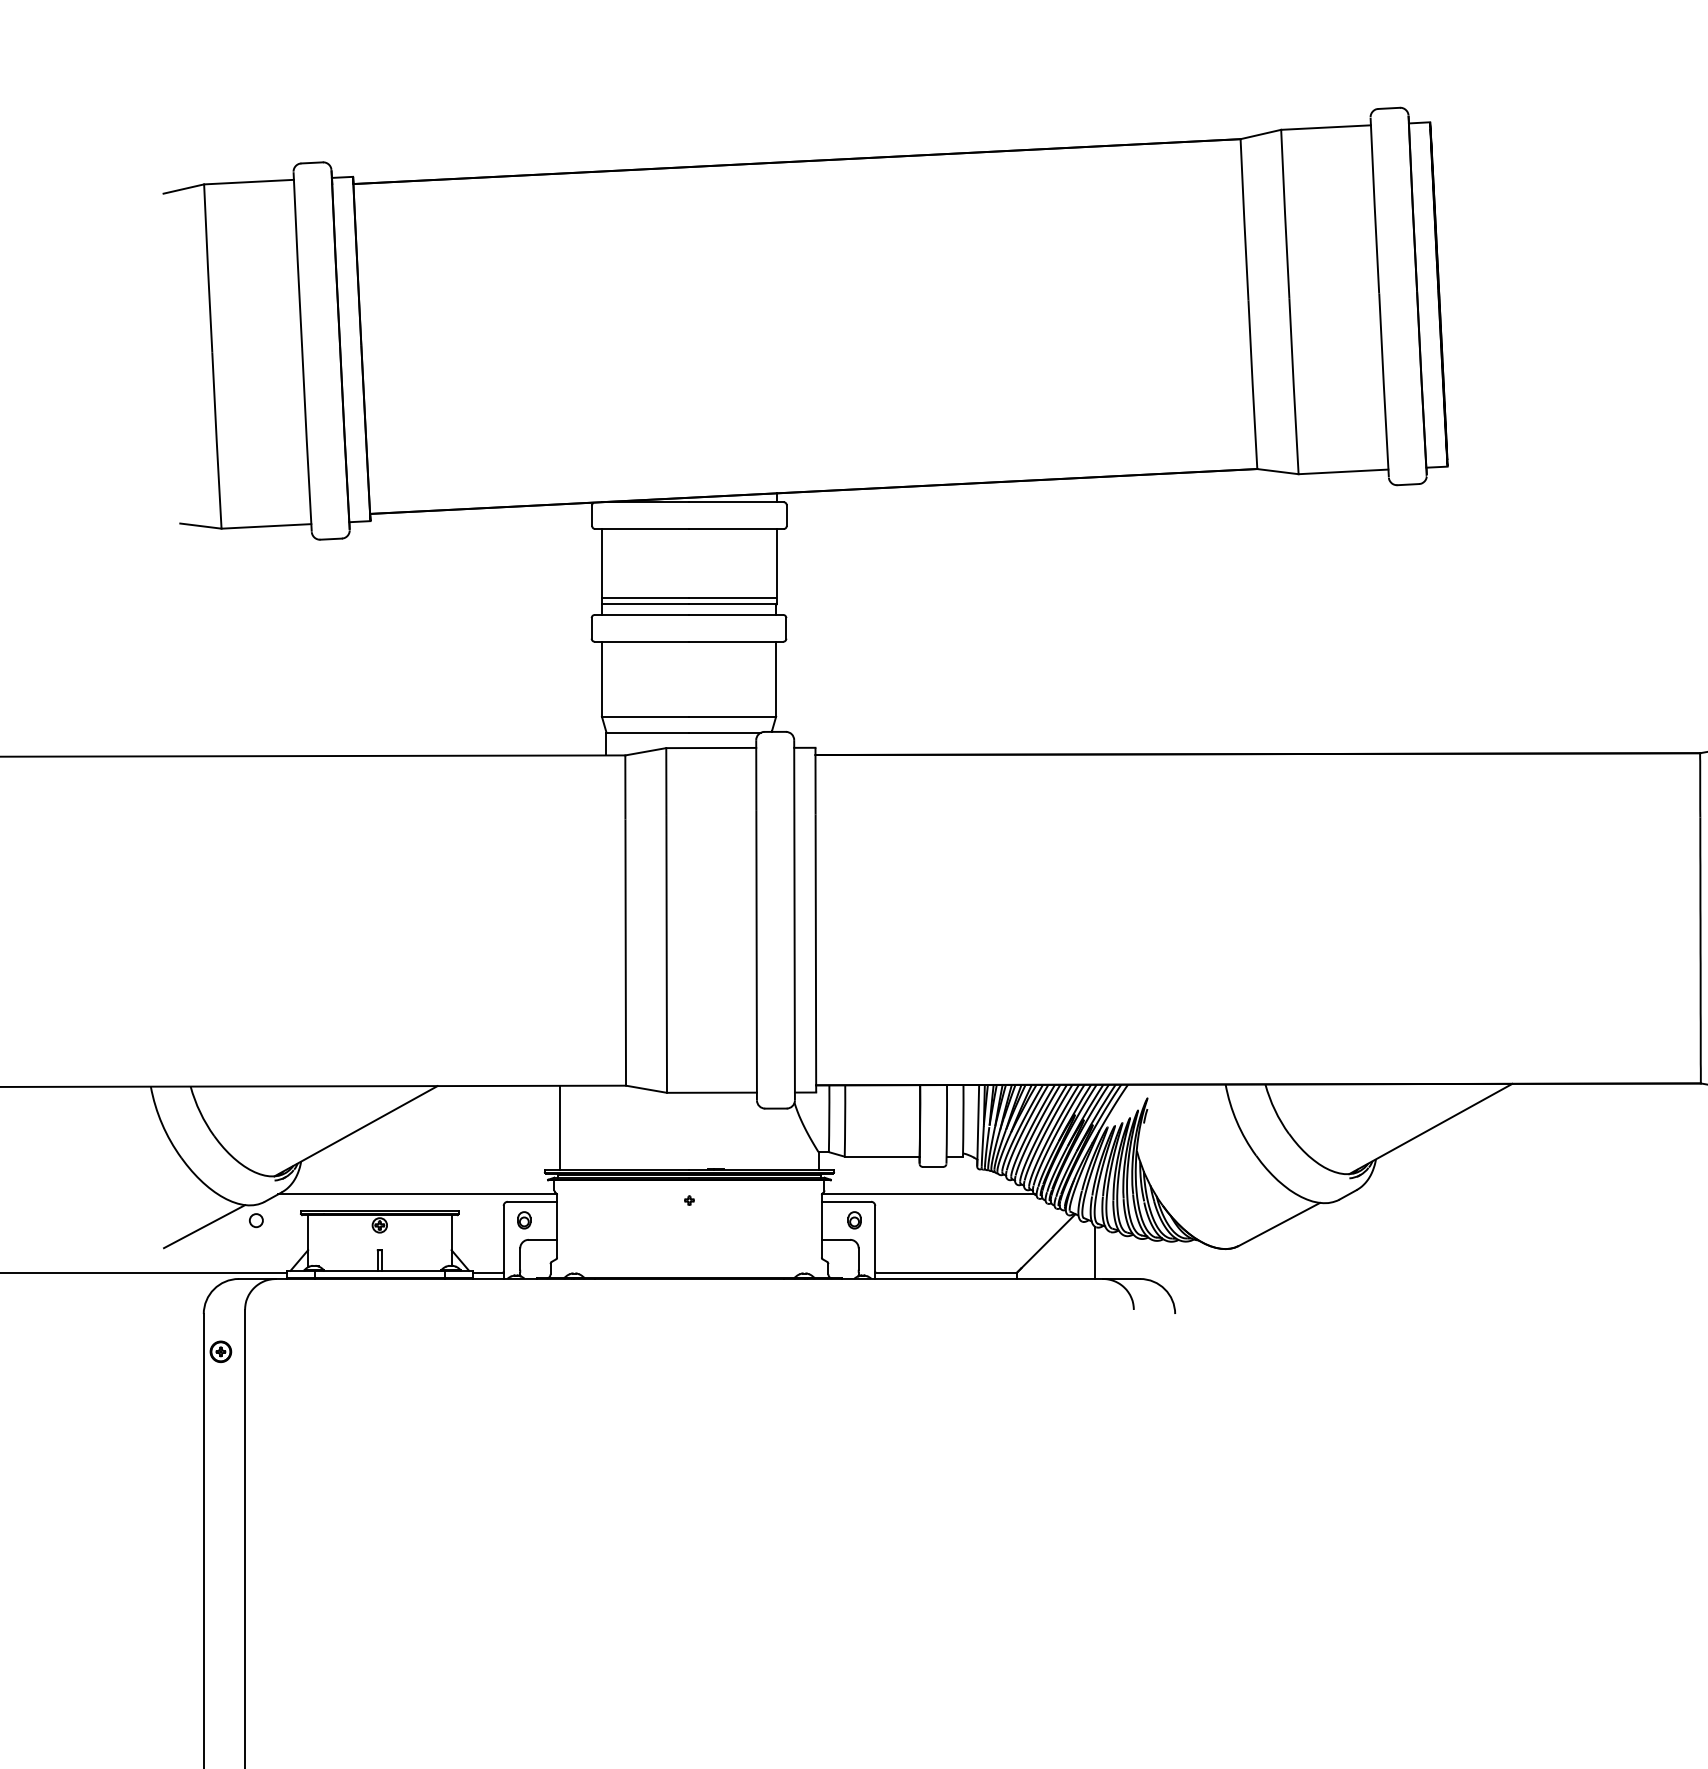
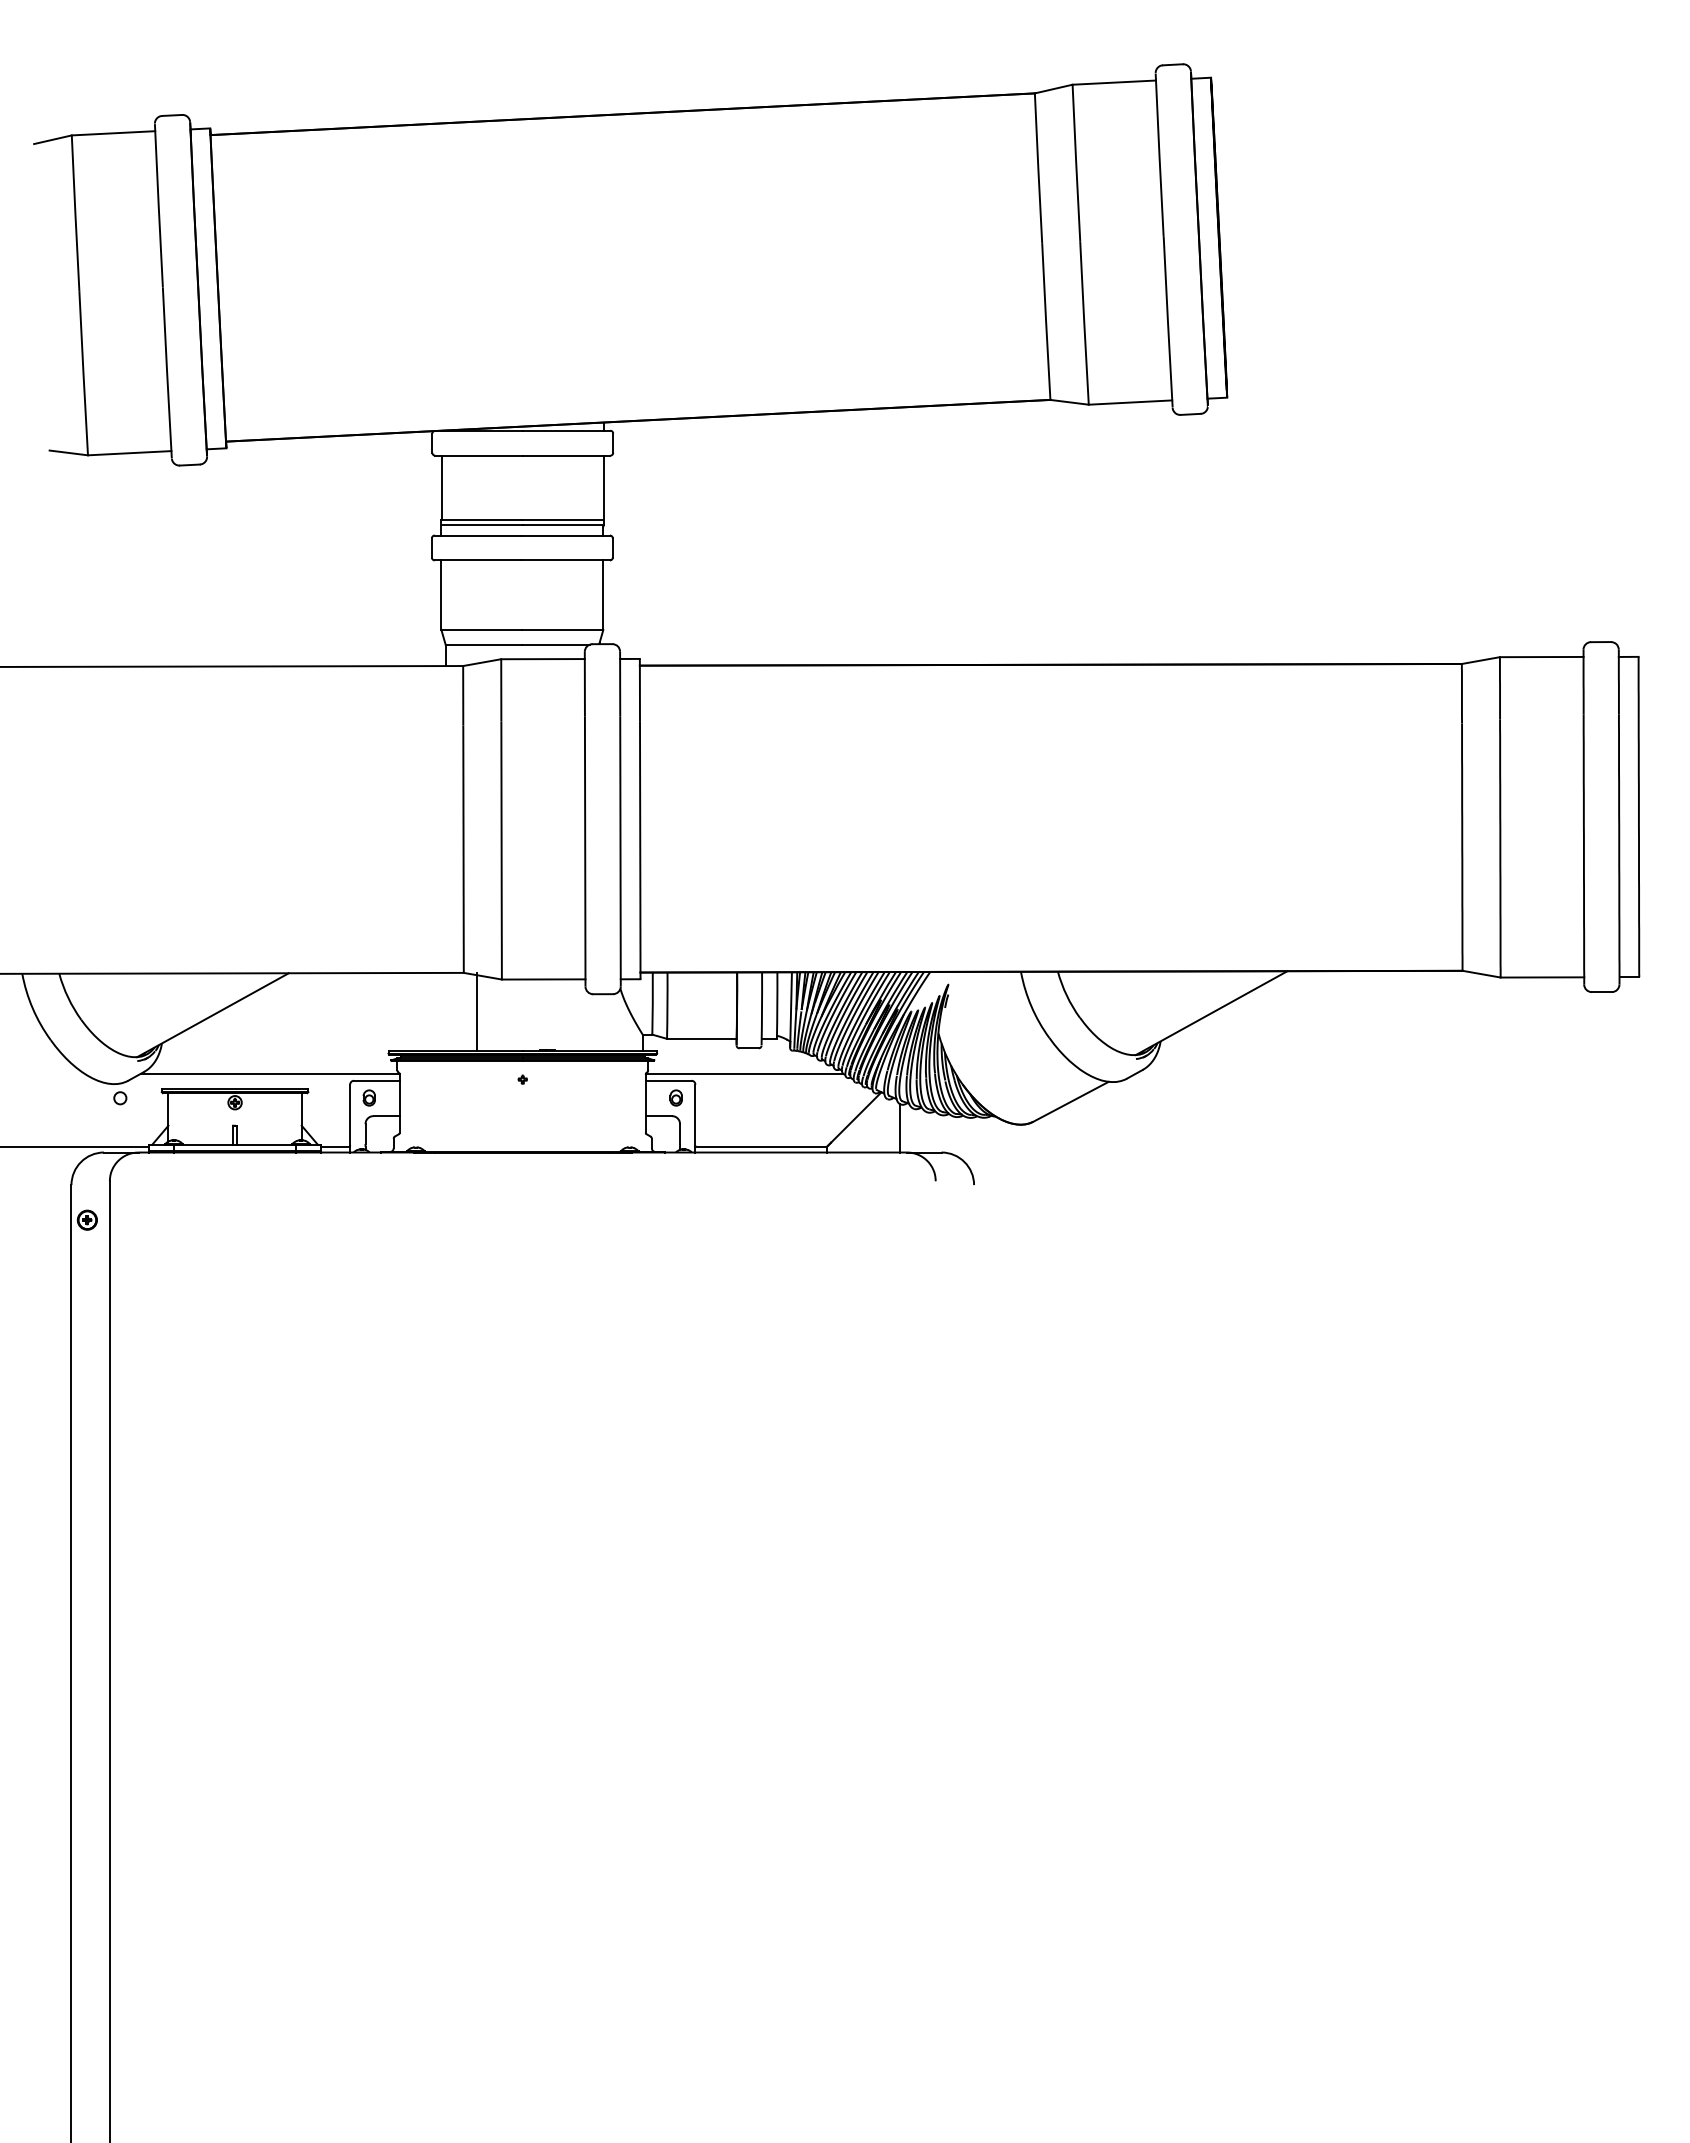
line: (560, 1127) -> (476, 1011), moved
line: (203, 1226) -> (71, 1103), removed

